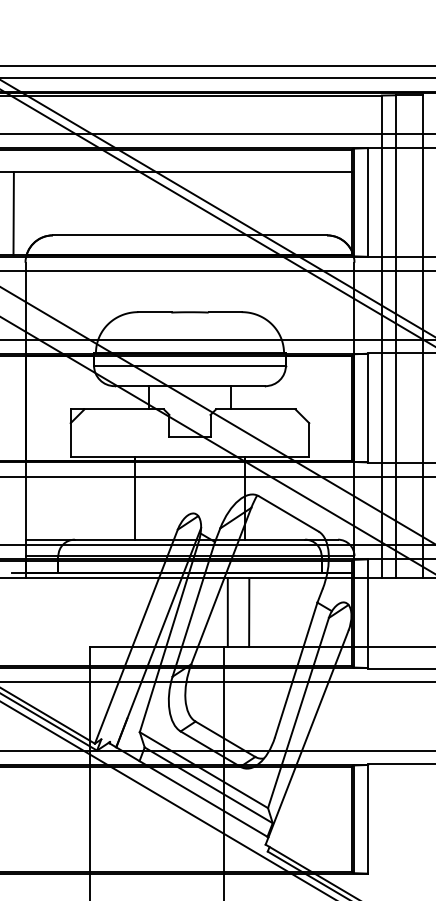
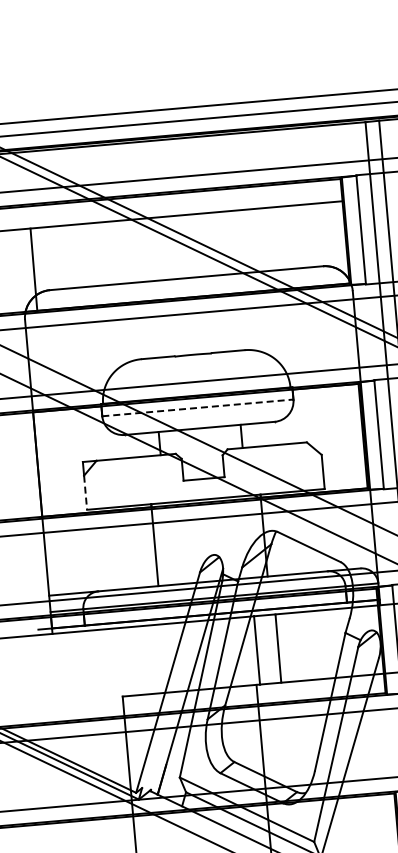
line: (13, 213) -> (33, 269), moved
line: (190, 365) -> (198, 407), solid -> dashed
line: (70, 440) -> (85, 492), solid -> dashed

